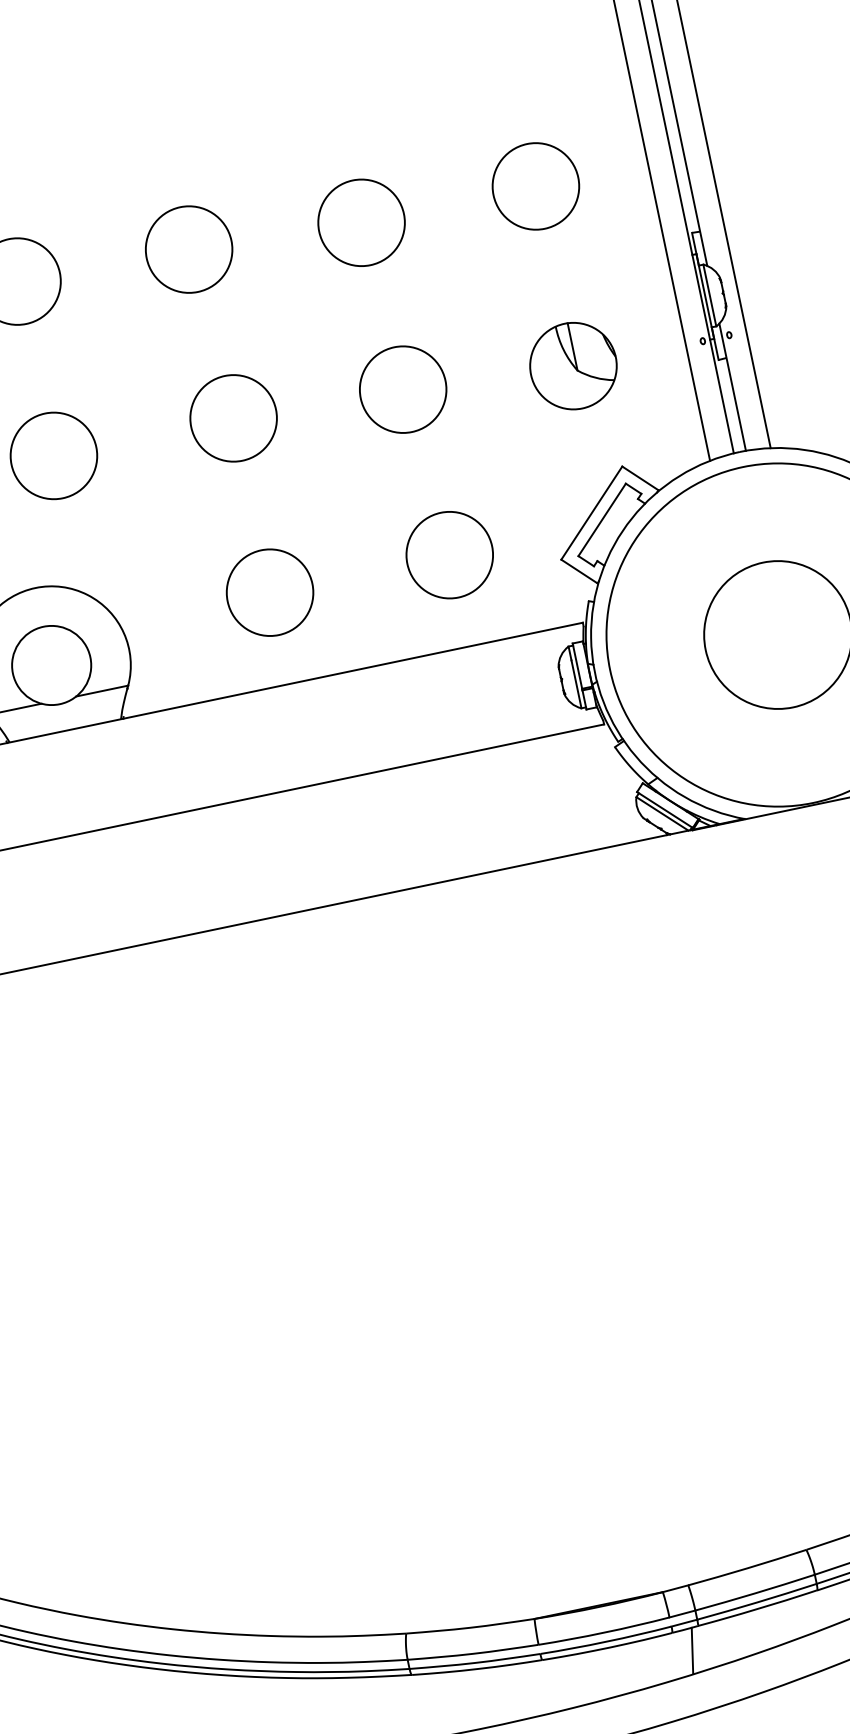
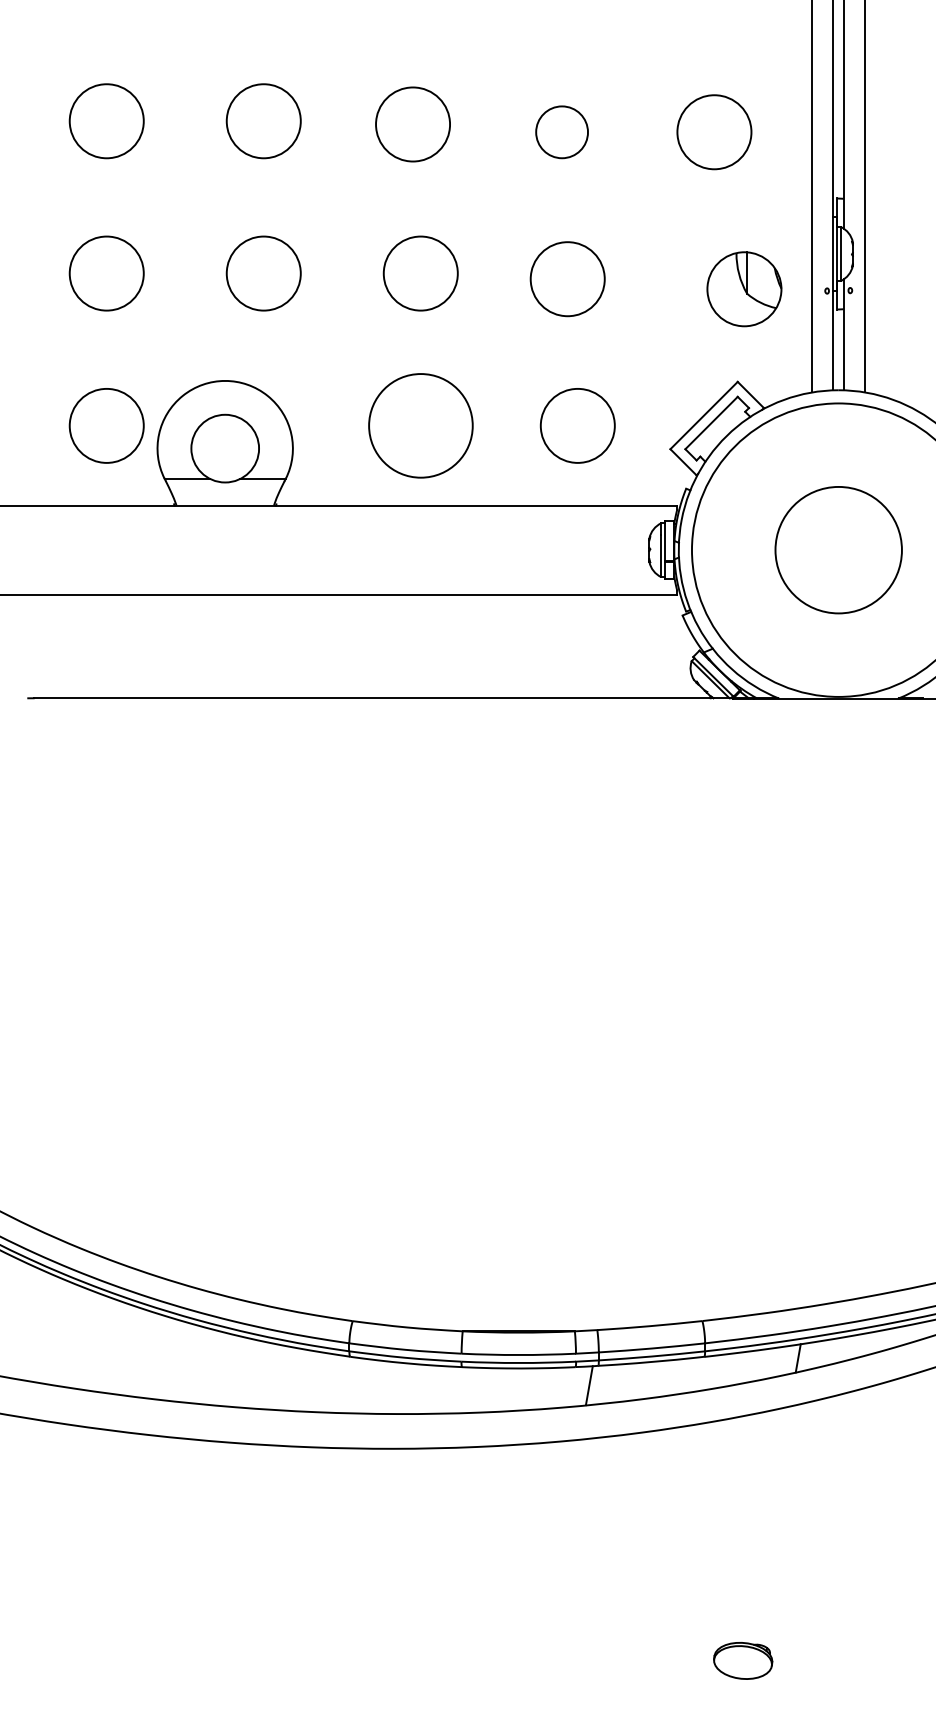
circle: (360, 223) -> (561, 132), size x0.7
part: (573, 366) -> (744, 289), moved
circle: (269, 592) -> (420, 425), size x1.4

